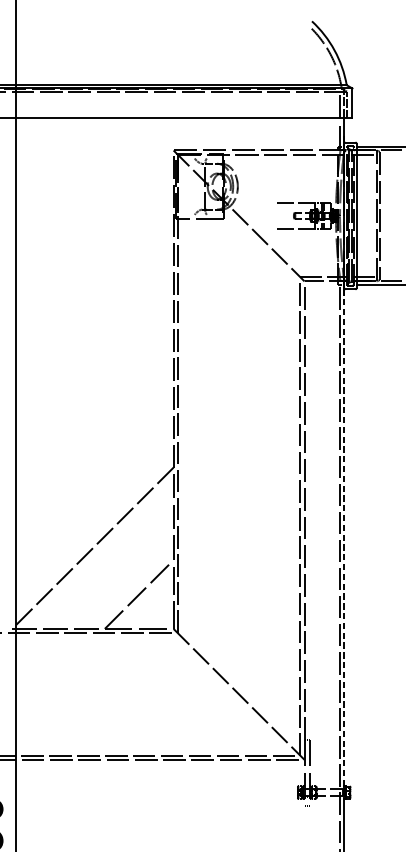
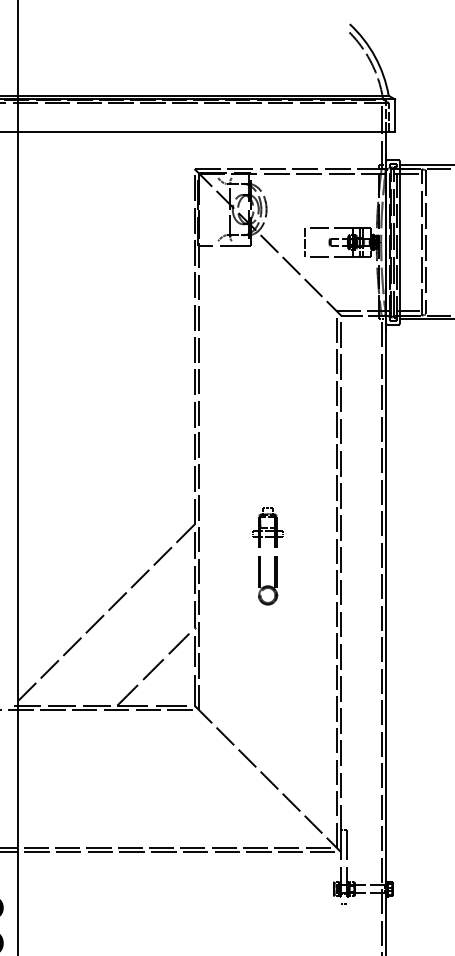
line: (272, 216) -> (305, 242), added
part: (232, 495) -> (260, 556), added
line: (344, 537) -> (386, 602), dashed -> solid

